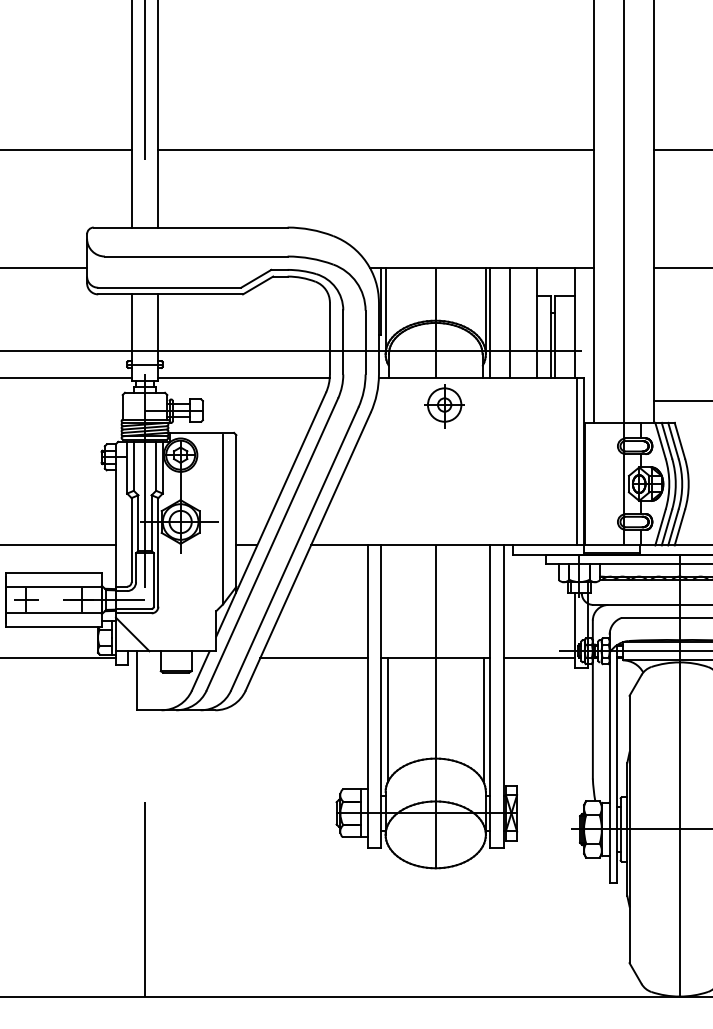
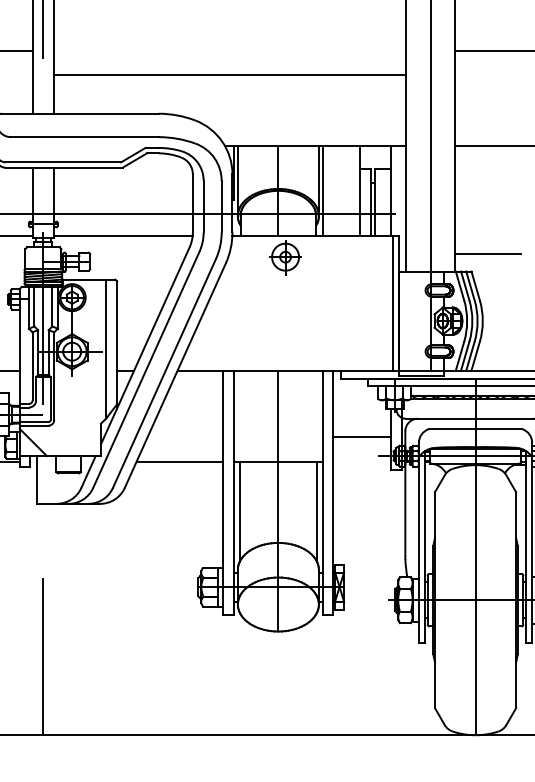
line: (375, 149) -> (229, 74), moved
line: (510, 323) -> (338, 191), removed
line: (539, 658) -> (362, 436), moved

